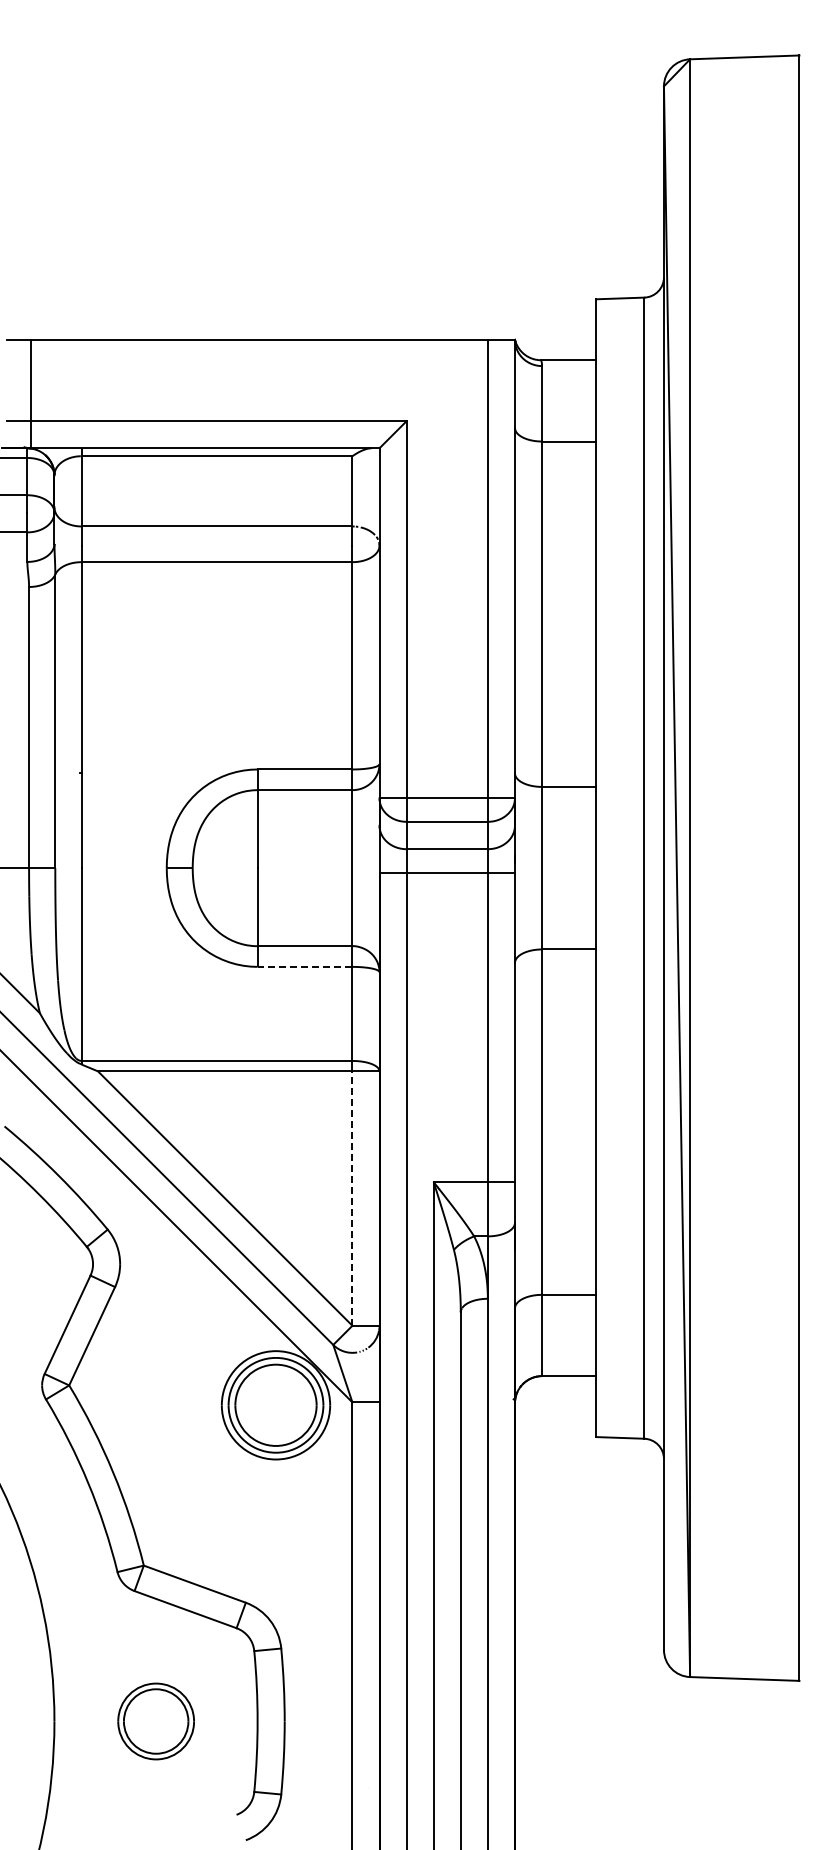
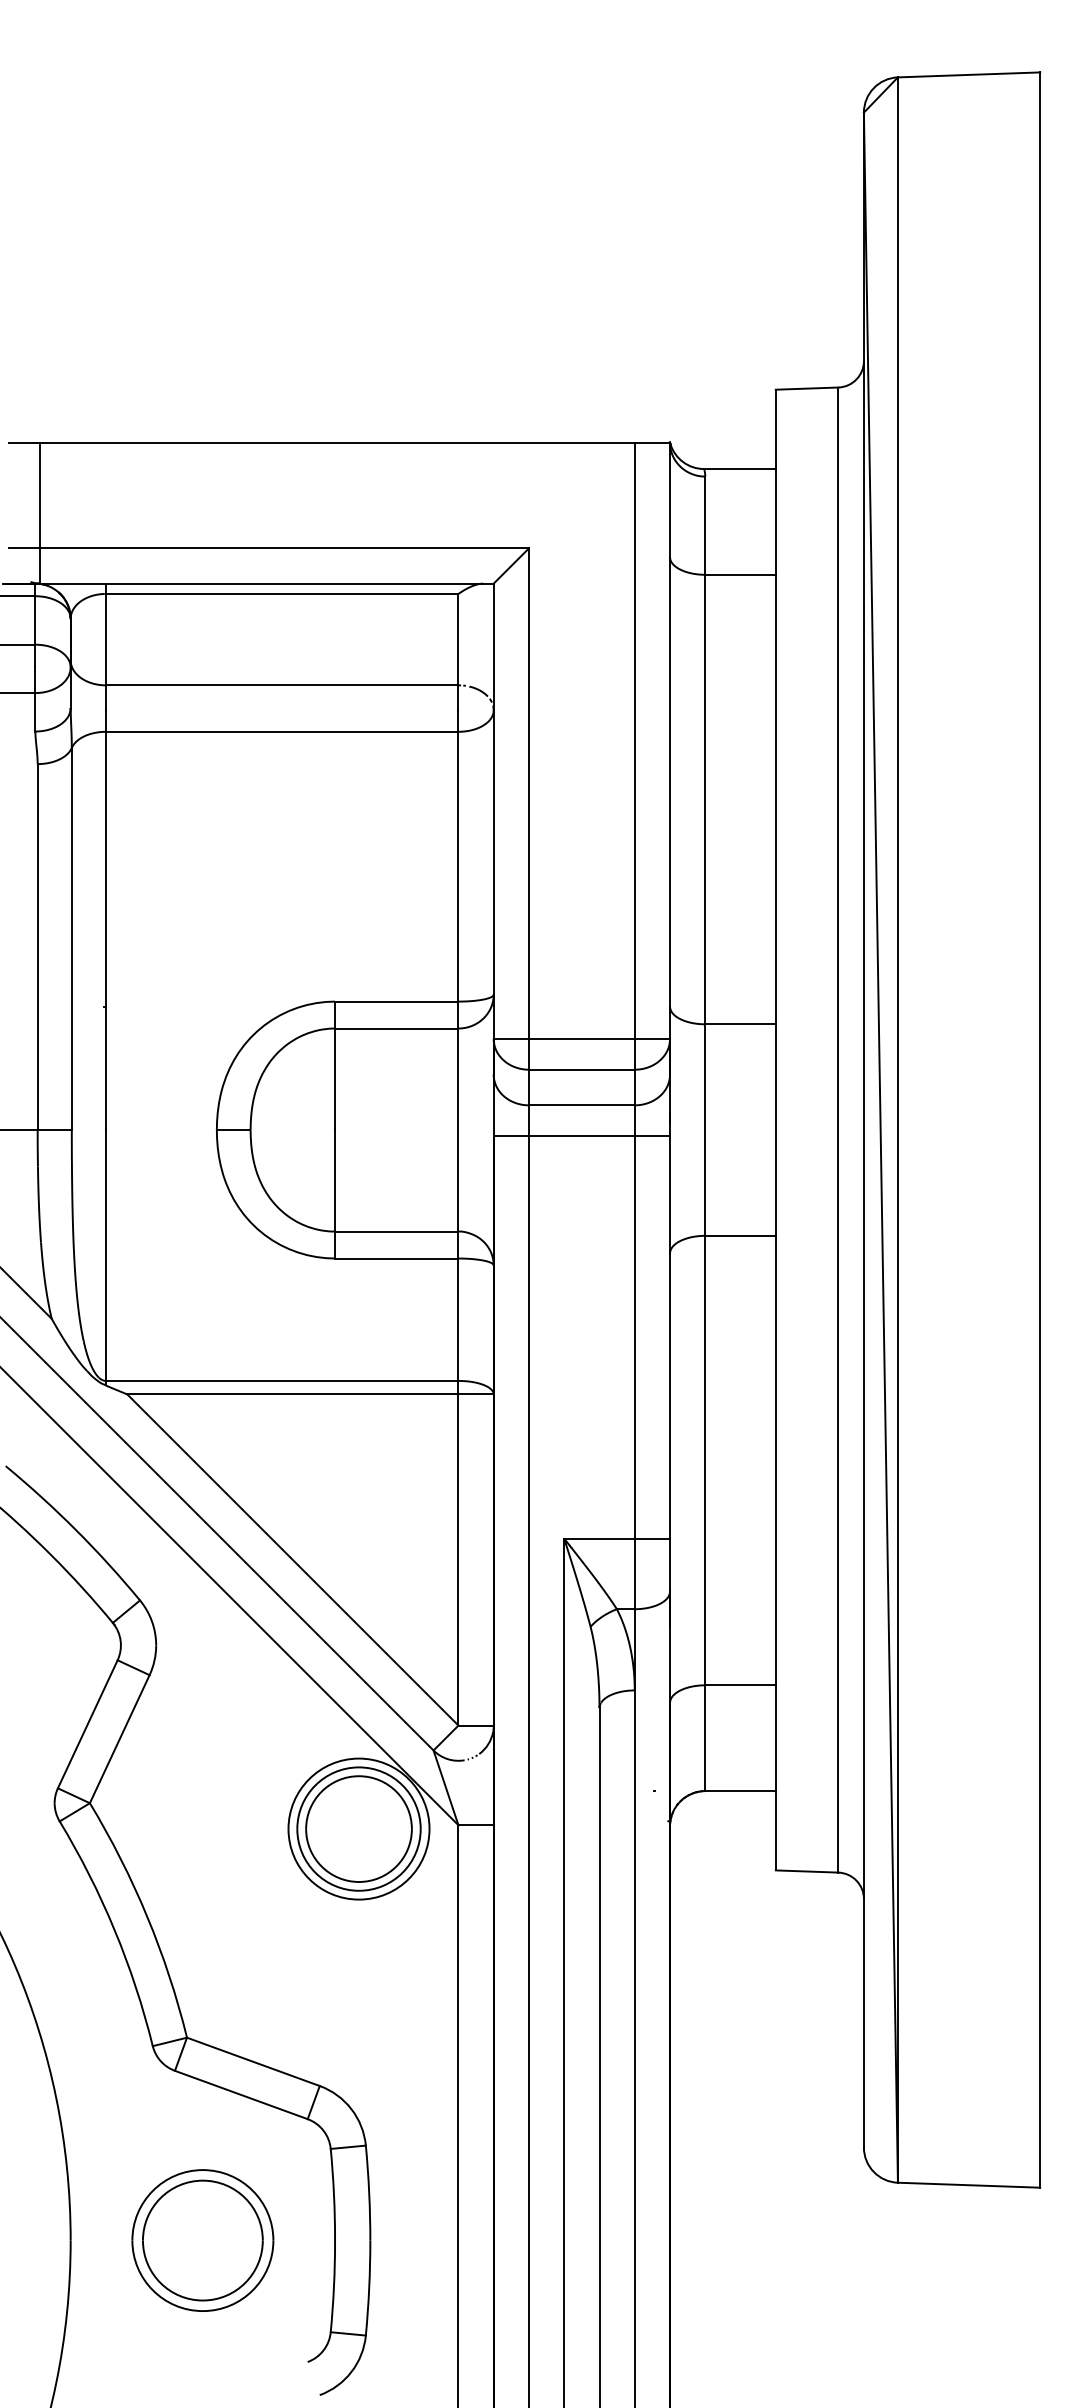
line: (304, 966) -> (396, 1258), dashed -> solid
line: (352, 1198) -> (458, 1559), dashed -> solid
part: (156, 1721) -> (203, 2240), size x1.43

